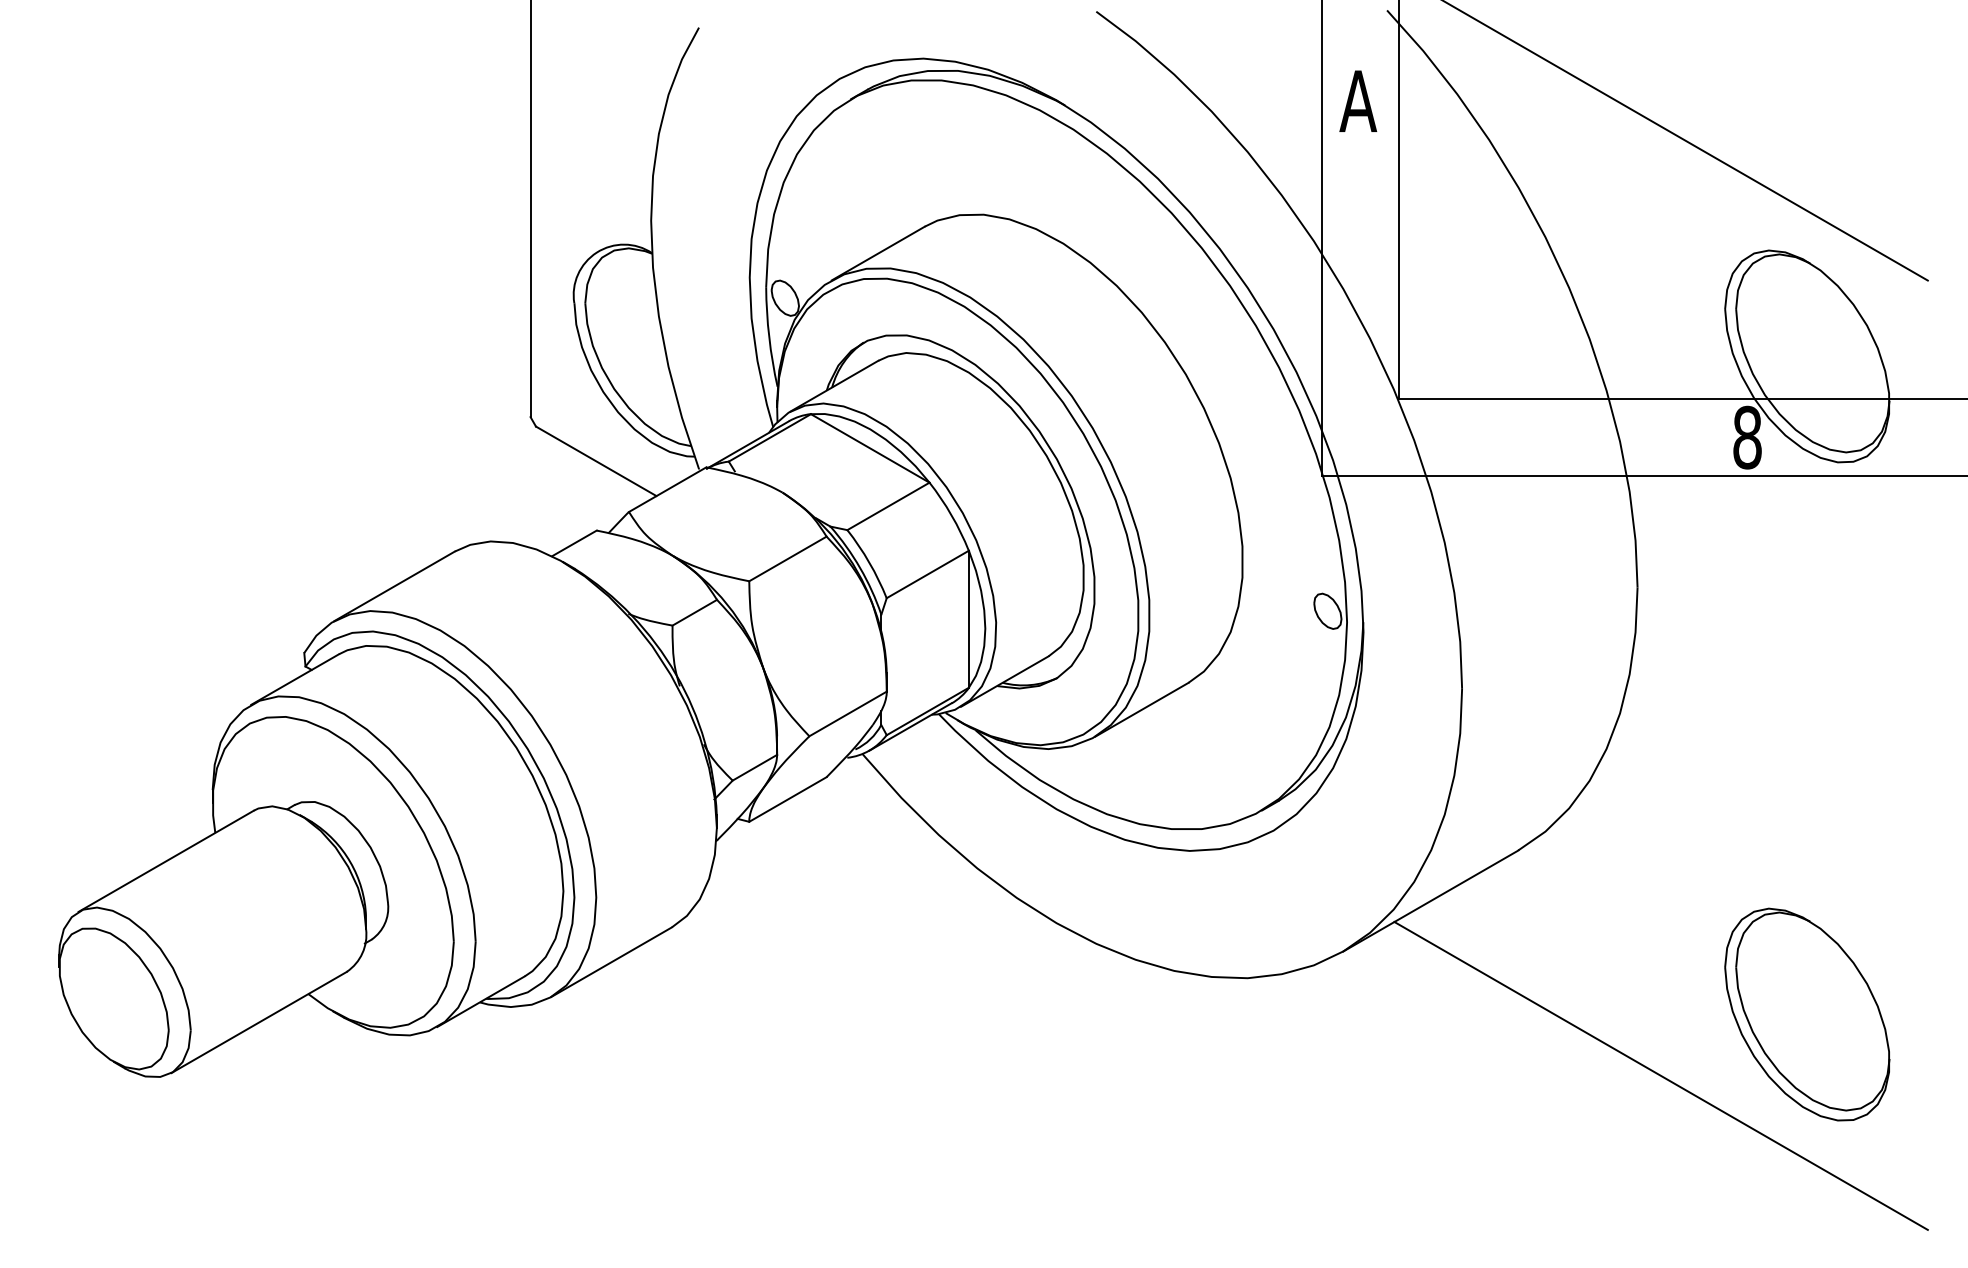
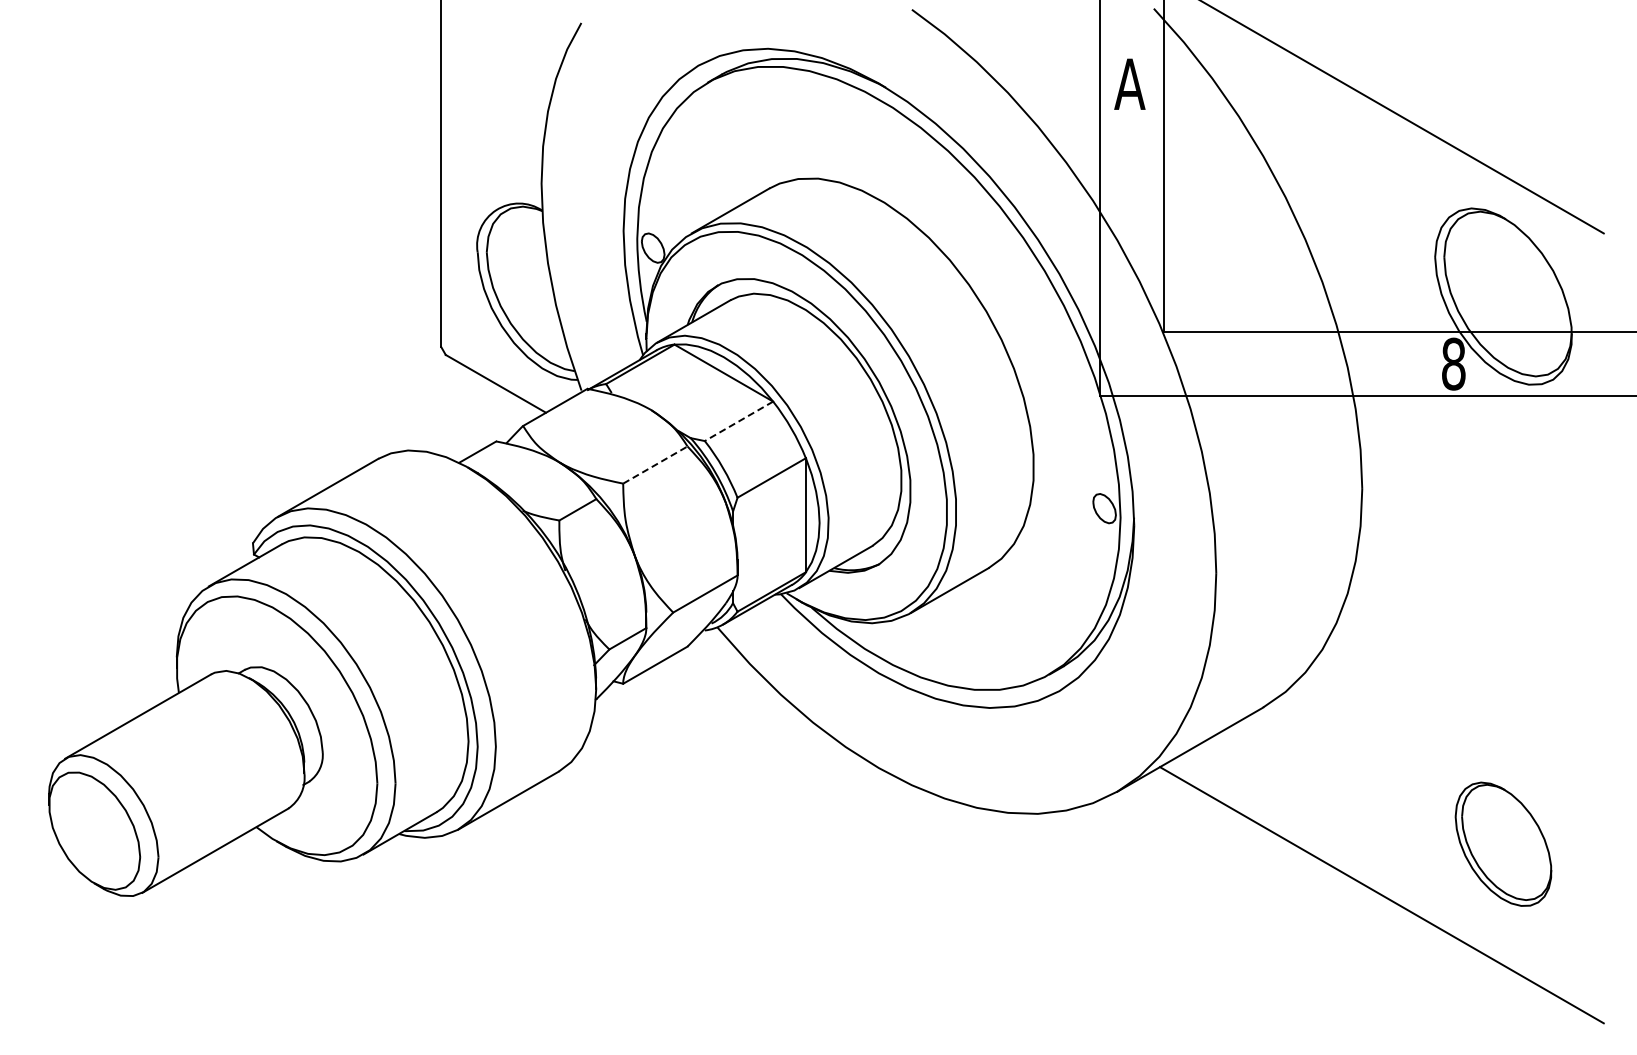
line: (887, 506) -> (738, 421), solid -> dashed
line: (788, 558) -> (655, 464), solid -> dashed
part: (1807, 1015) -> (1503, 844), size x0.7

